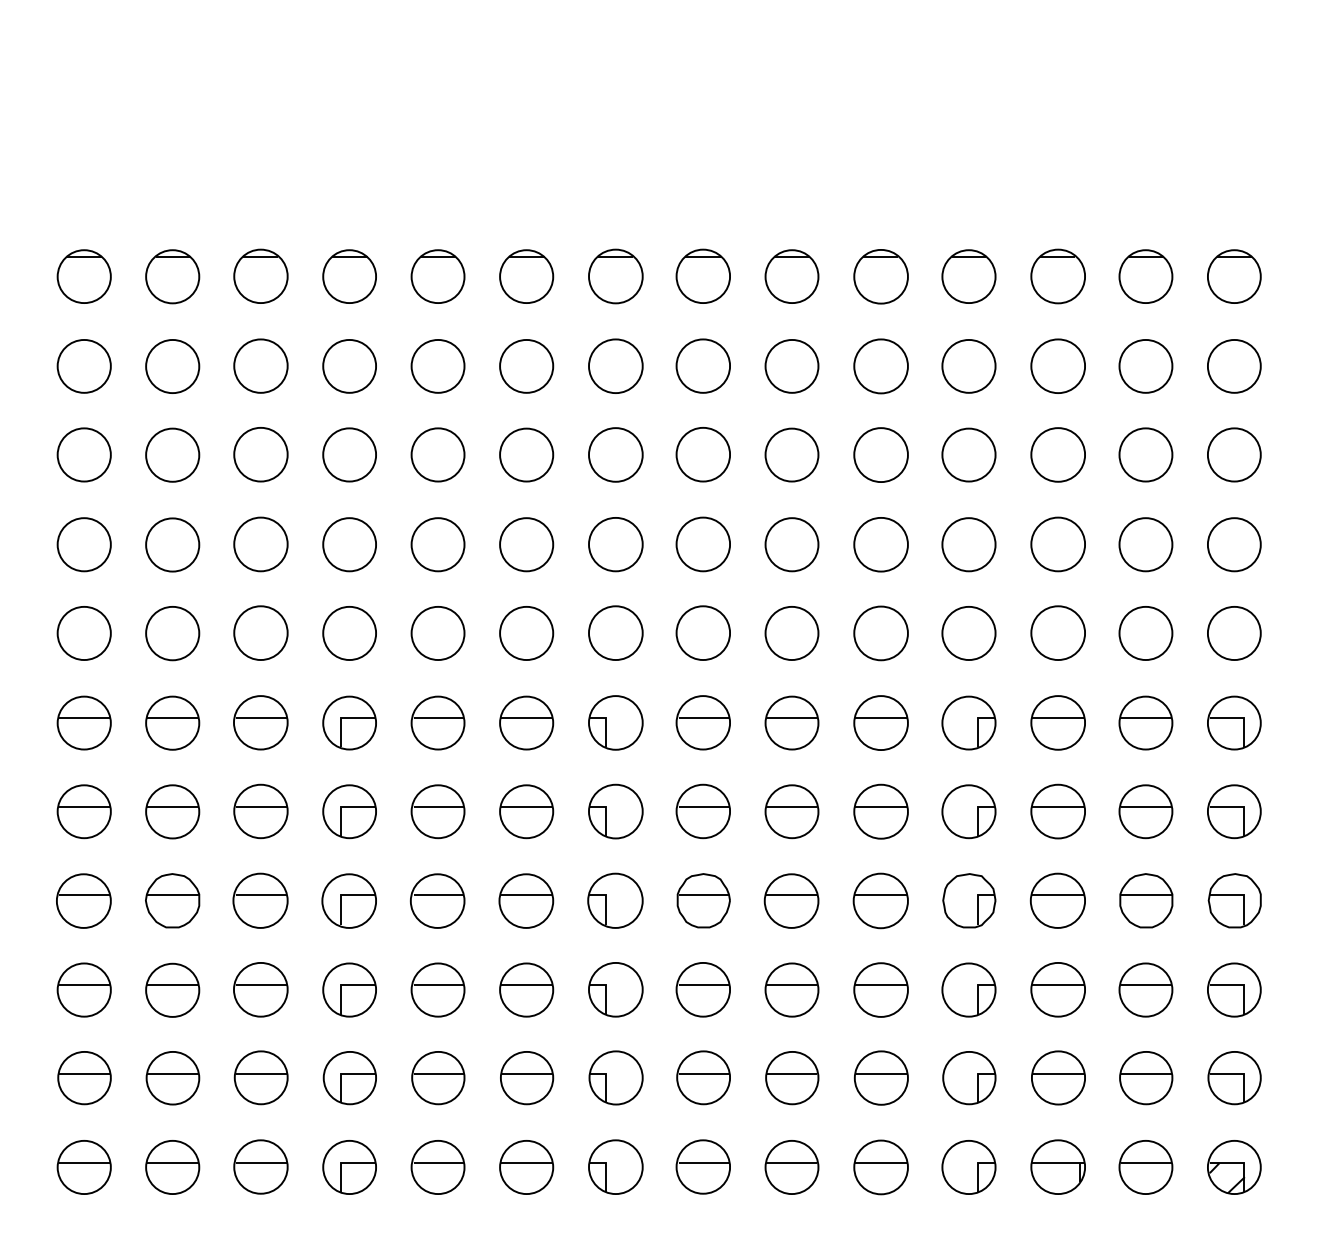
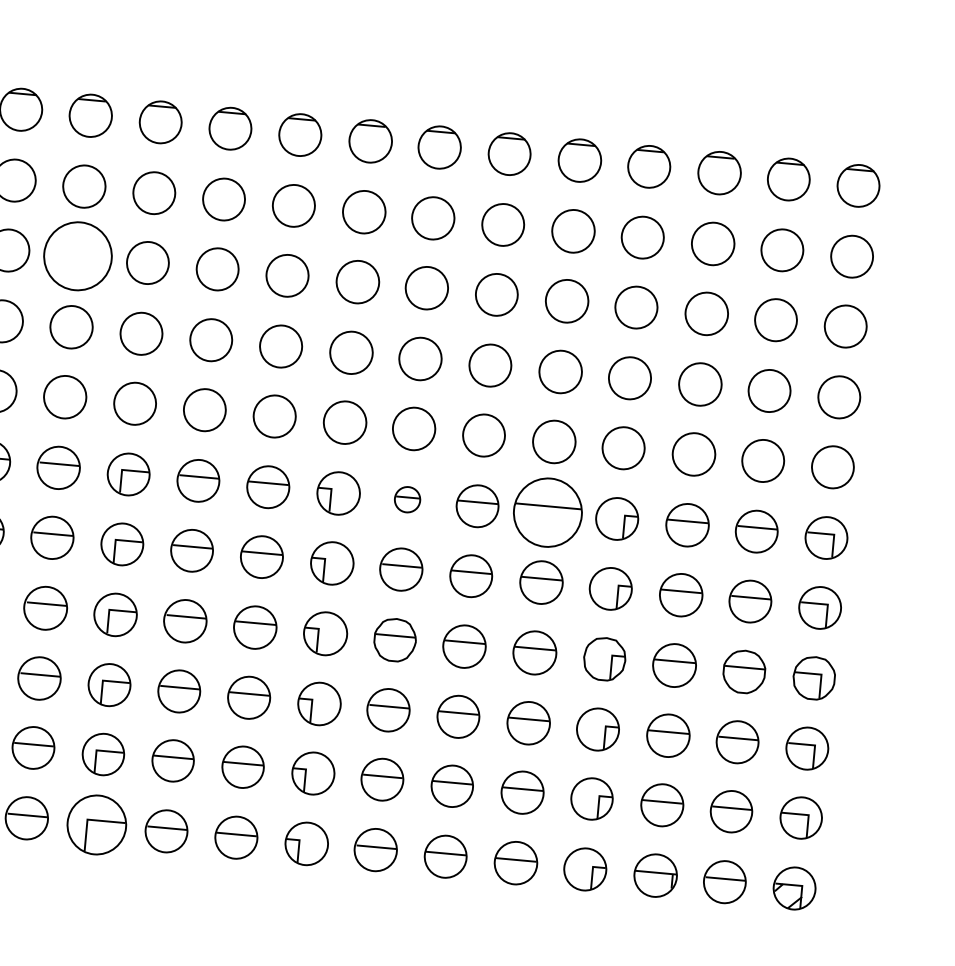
part: (260, 454) -> (77, 256), size x1.6
part: (702, 722) -> (407, 499), size x0.6
part: (880, 722) -> (547, 512), size x1.6
part: (349, 1167) -> (96, 825), size x1.4

